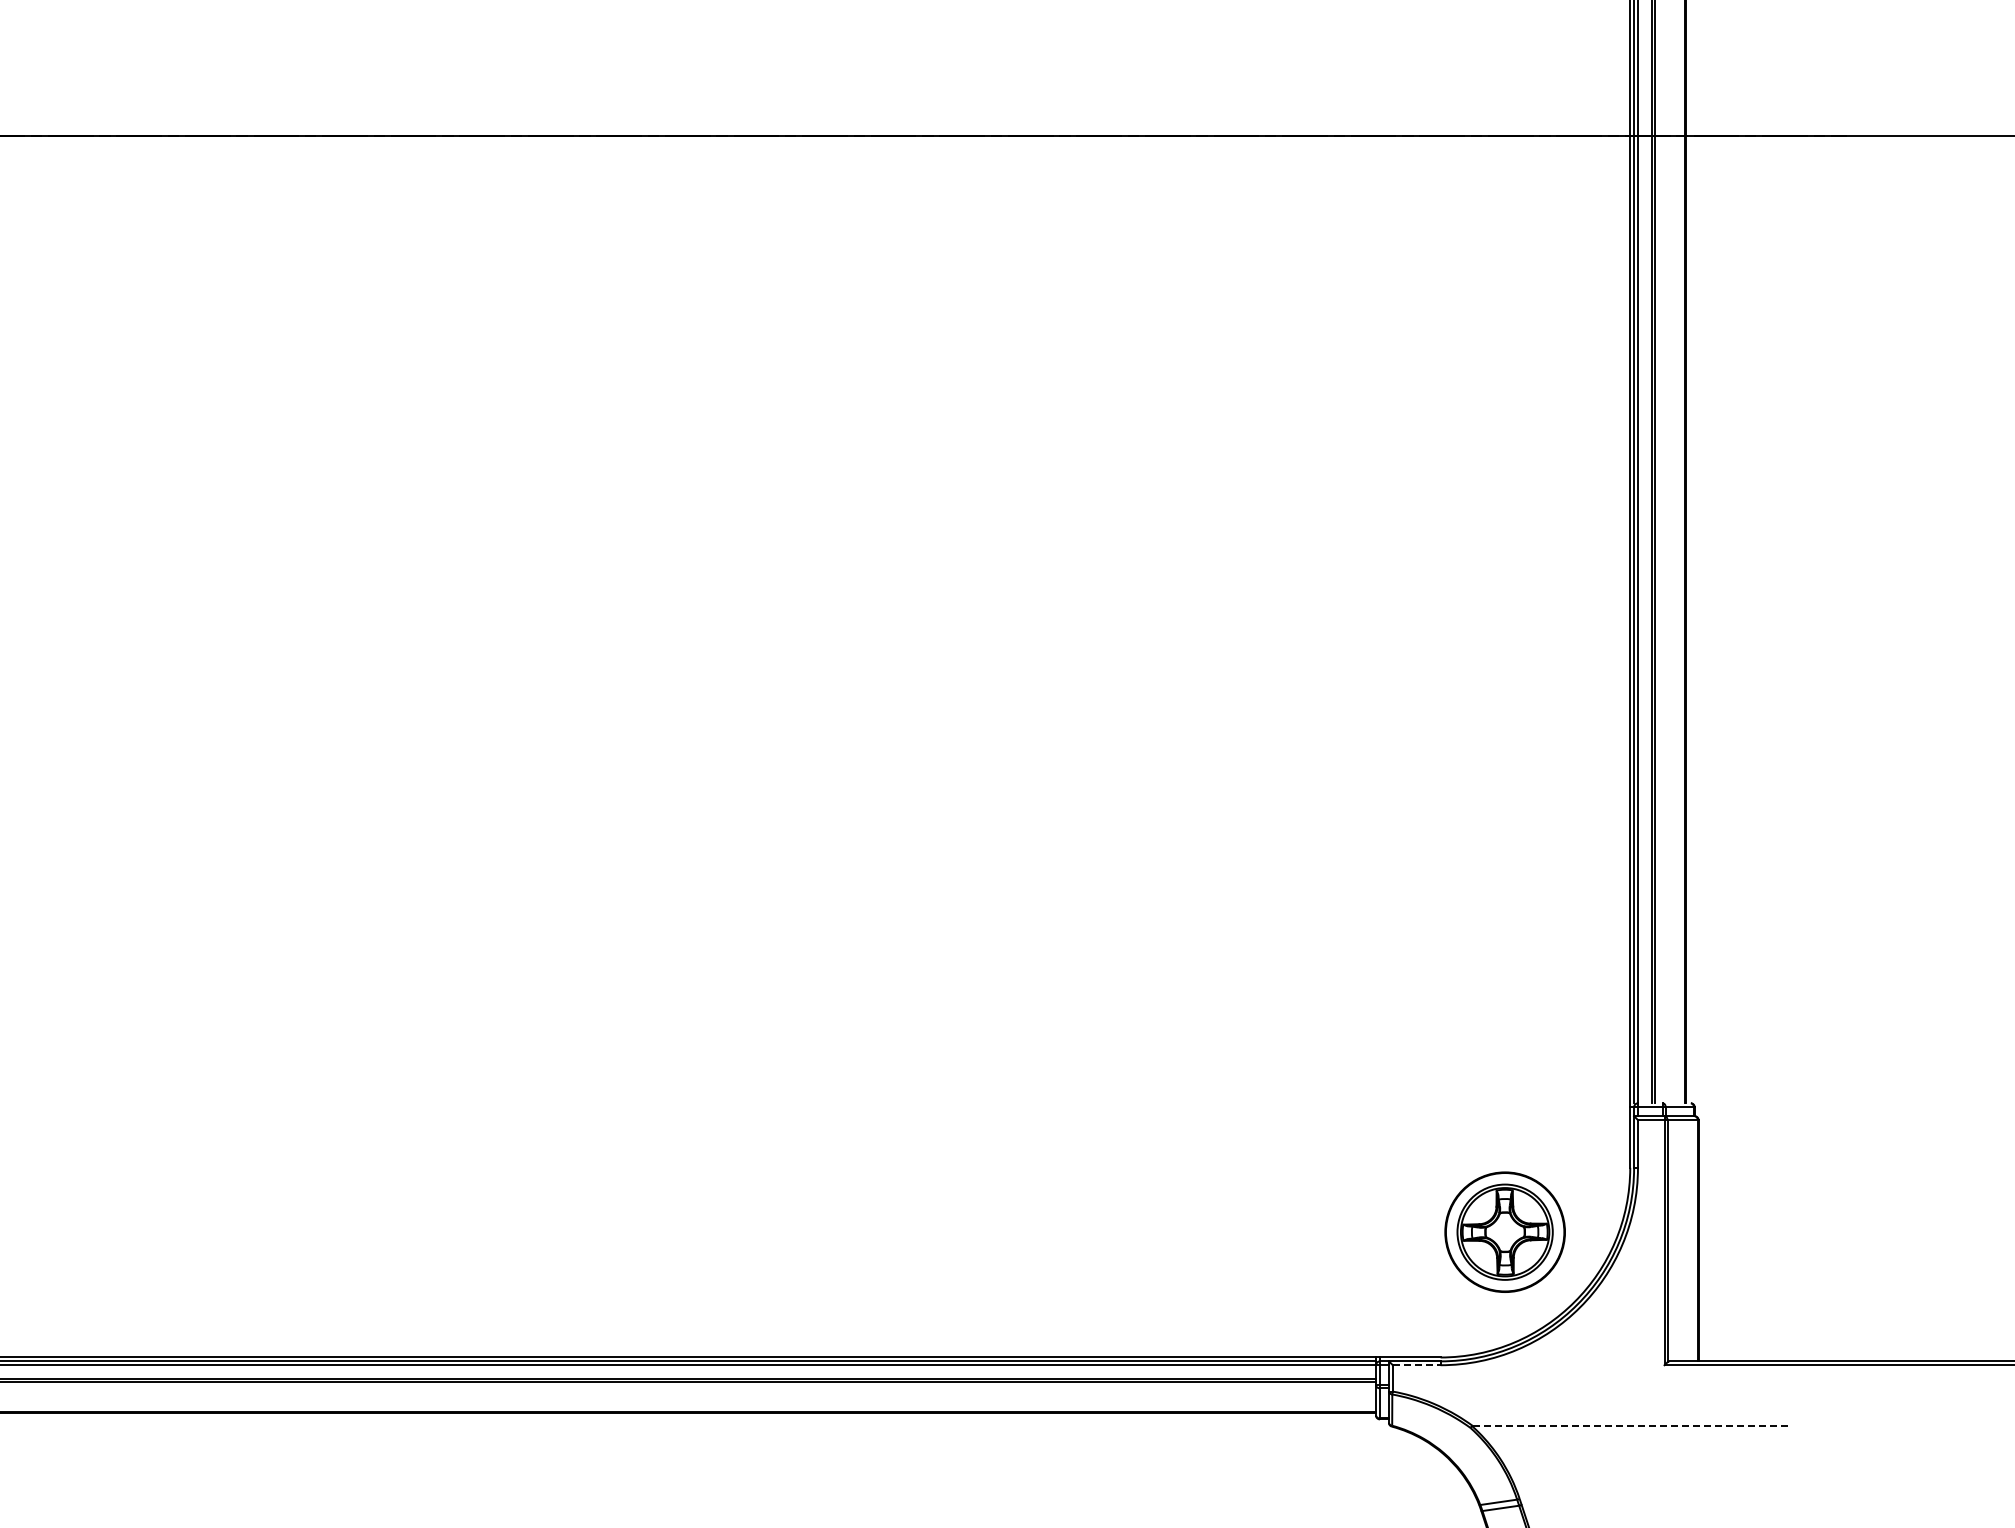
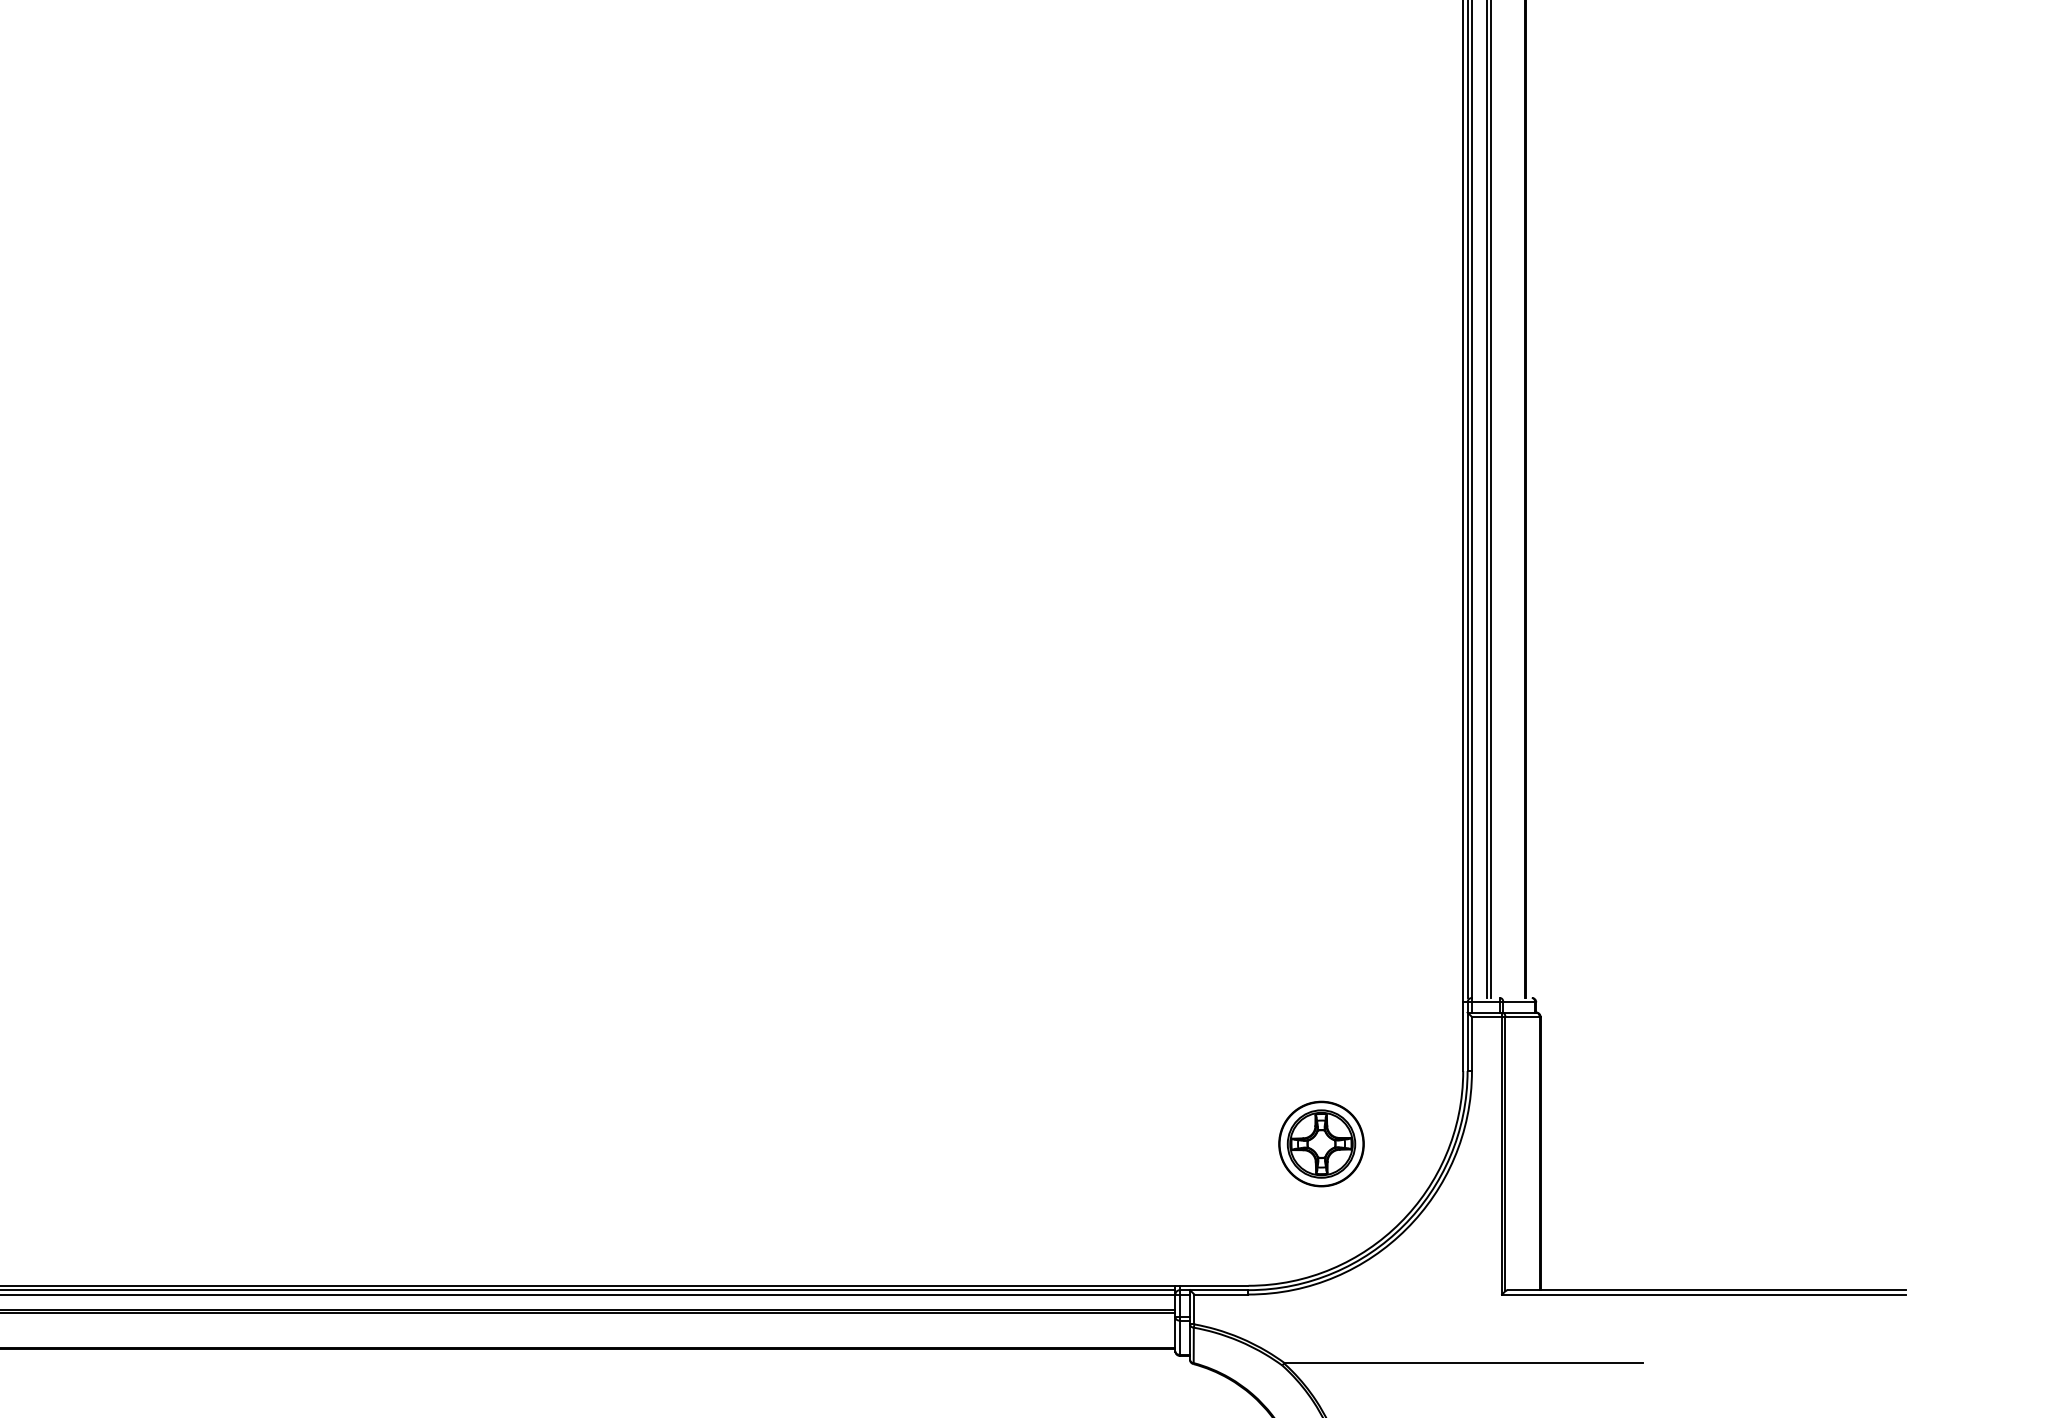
part: (1504, 1232) -> (1320, 1144), size x0.62
line: (1416, 1365) -> (1221, 1294), dashed -> solid
line: (1631, 1425) -> (1464, 1362), dashed -> solid

